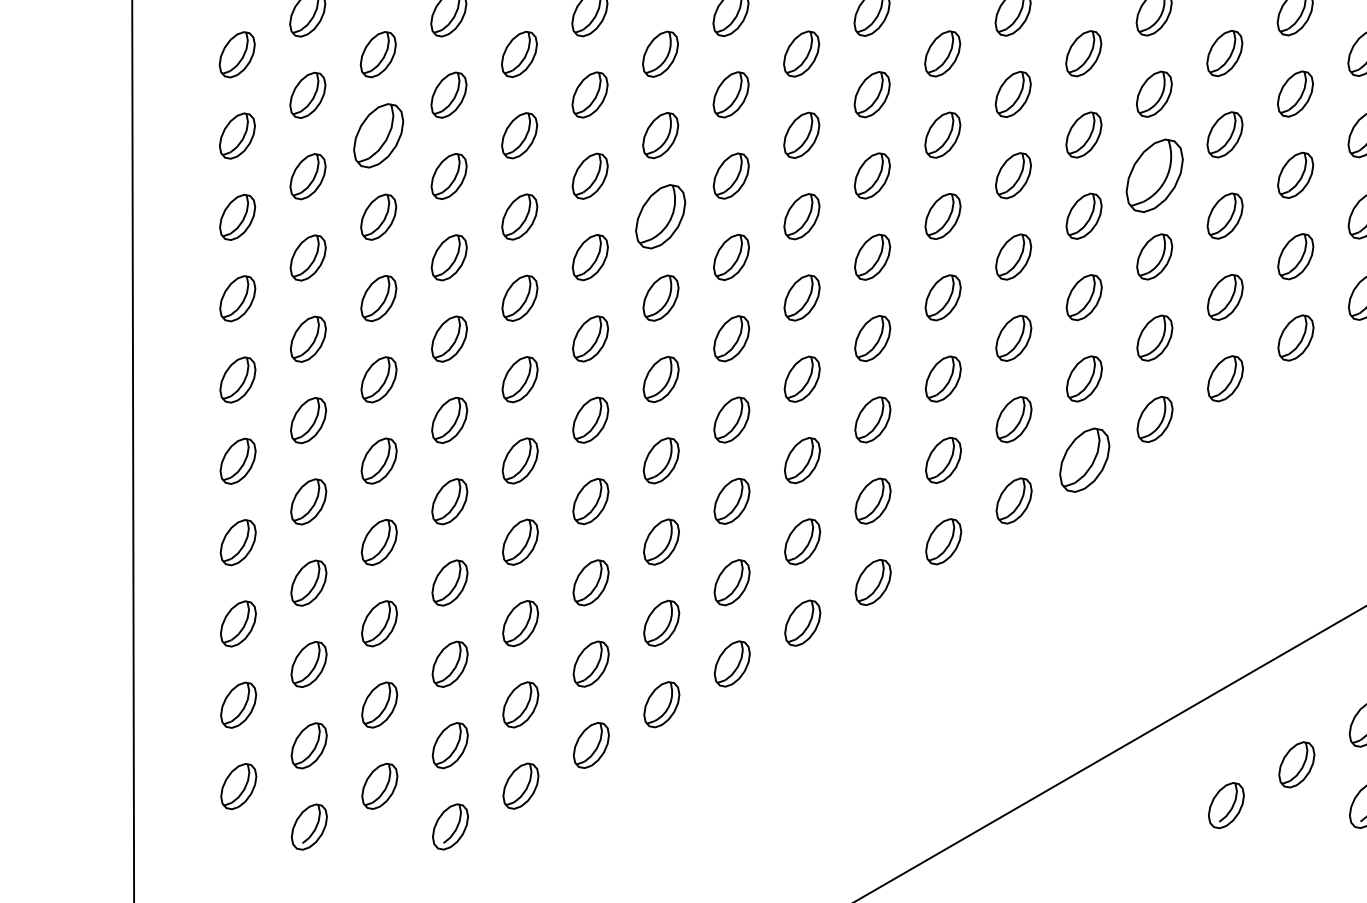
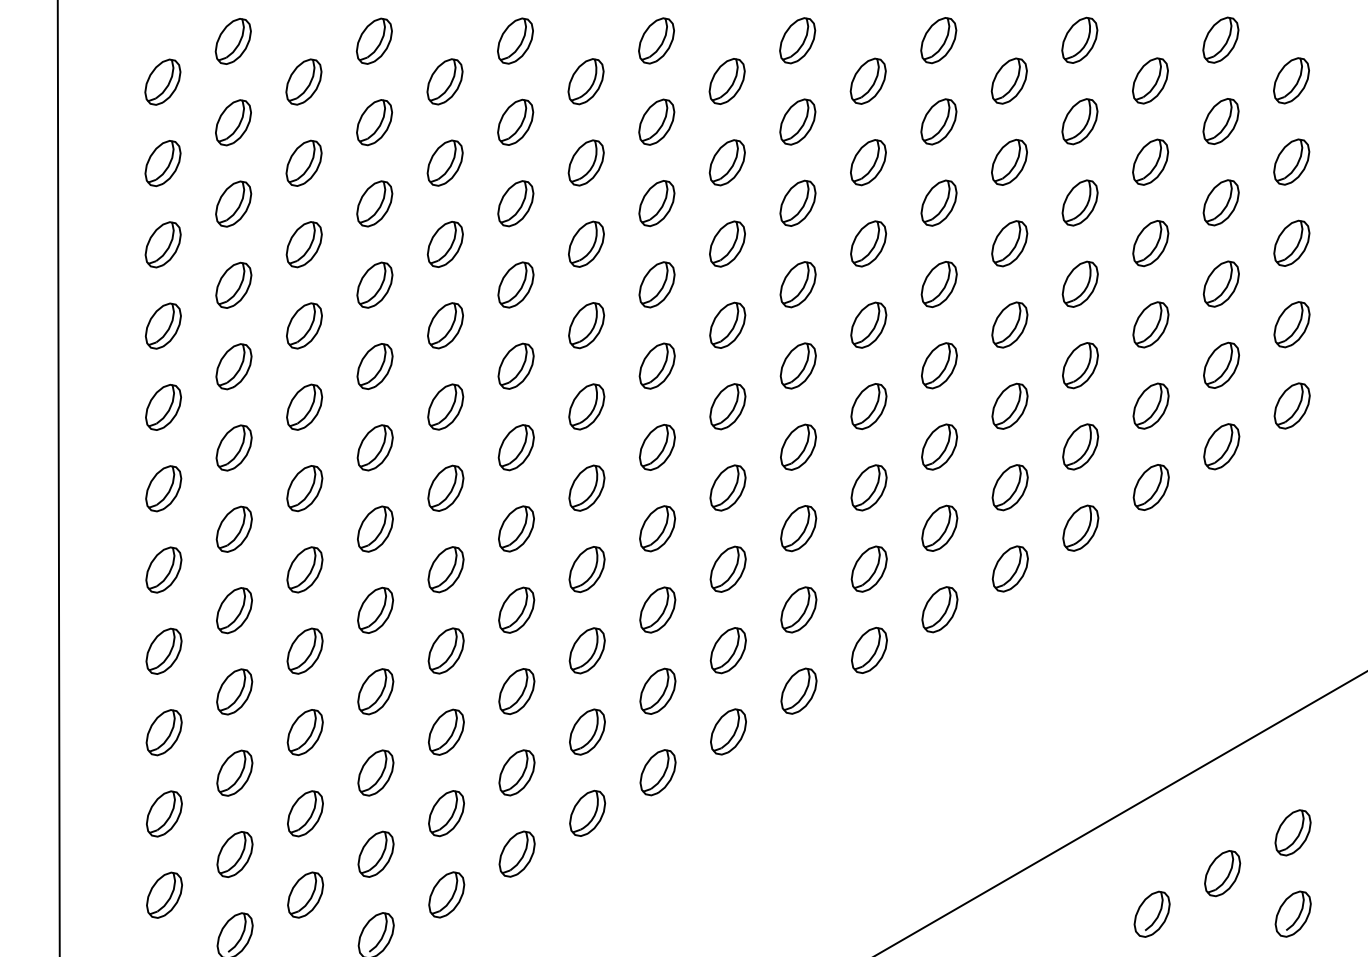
part: (377, 135) -> (303, 244), size x0.71
part: (1153, 174) -> (1079, 283), size x0.62
part: (660, 216) -> (586, 325), size x0.71
part: (1083, 459) -> (1009, 568), size x0.71

